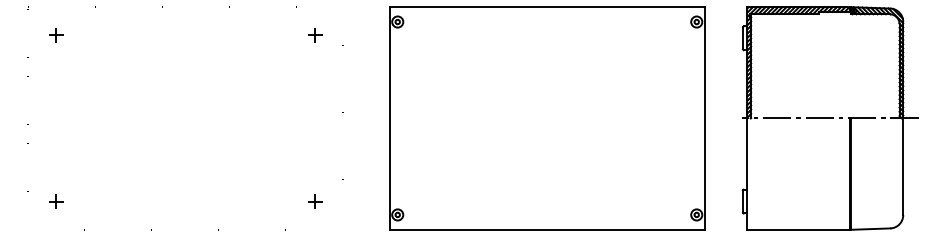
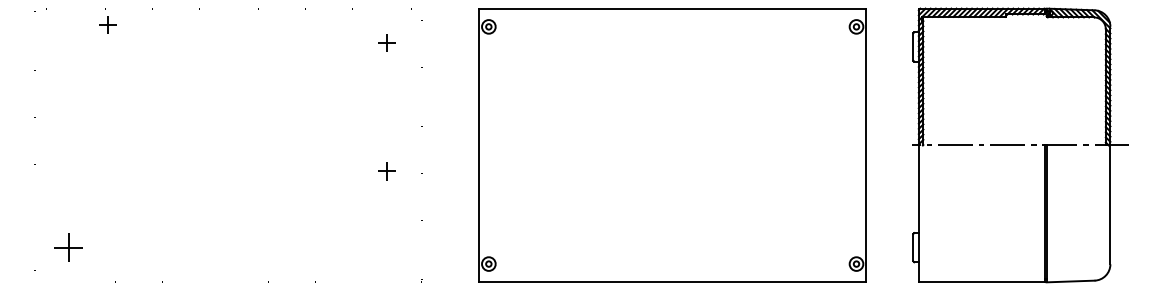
part: (56, 35) -> (108, 24), moved
part: (56, 201) -> (69, 247), size x1.6
part: (315, 201) -> (387, 171), moved

